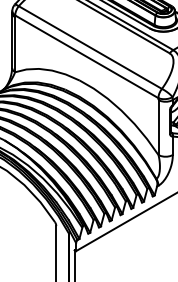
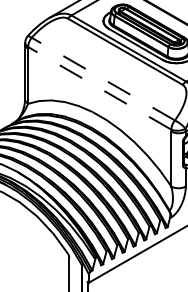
line: (90, 47) -> (103, 79), solid -> dashed
line: (86, 56) -> (99, 88), solid -> dashed

